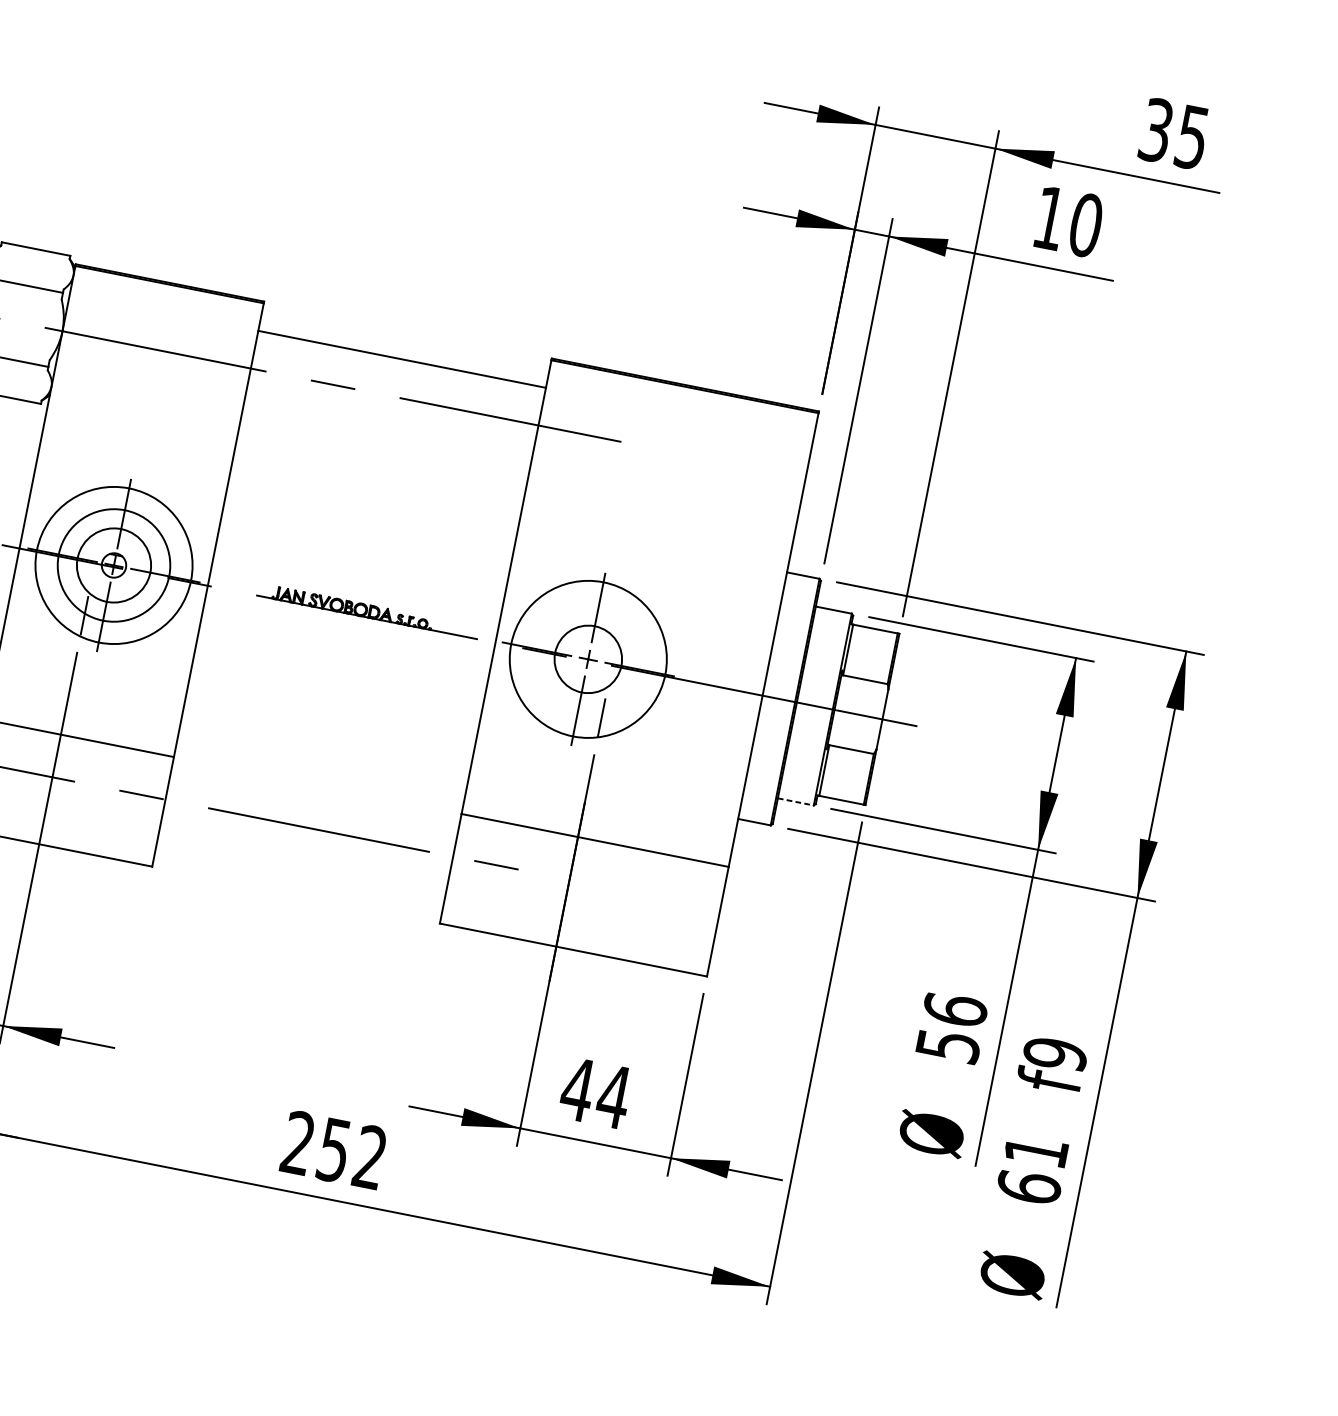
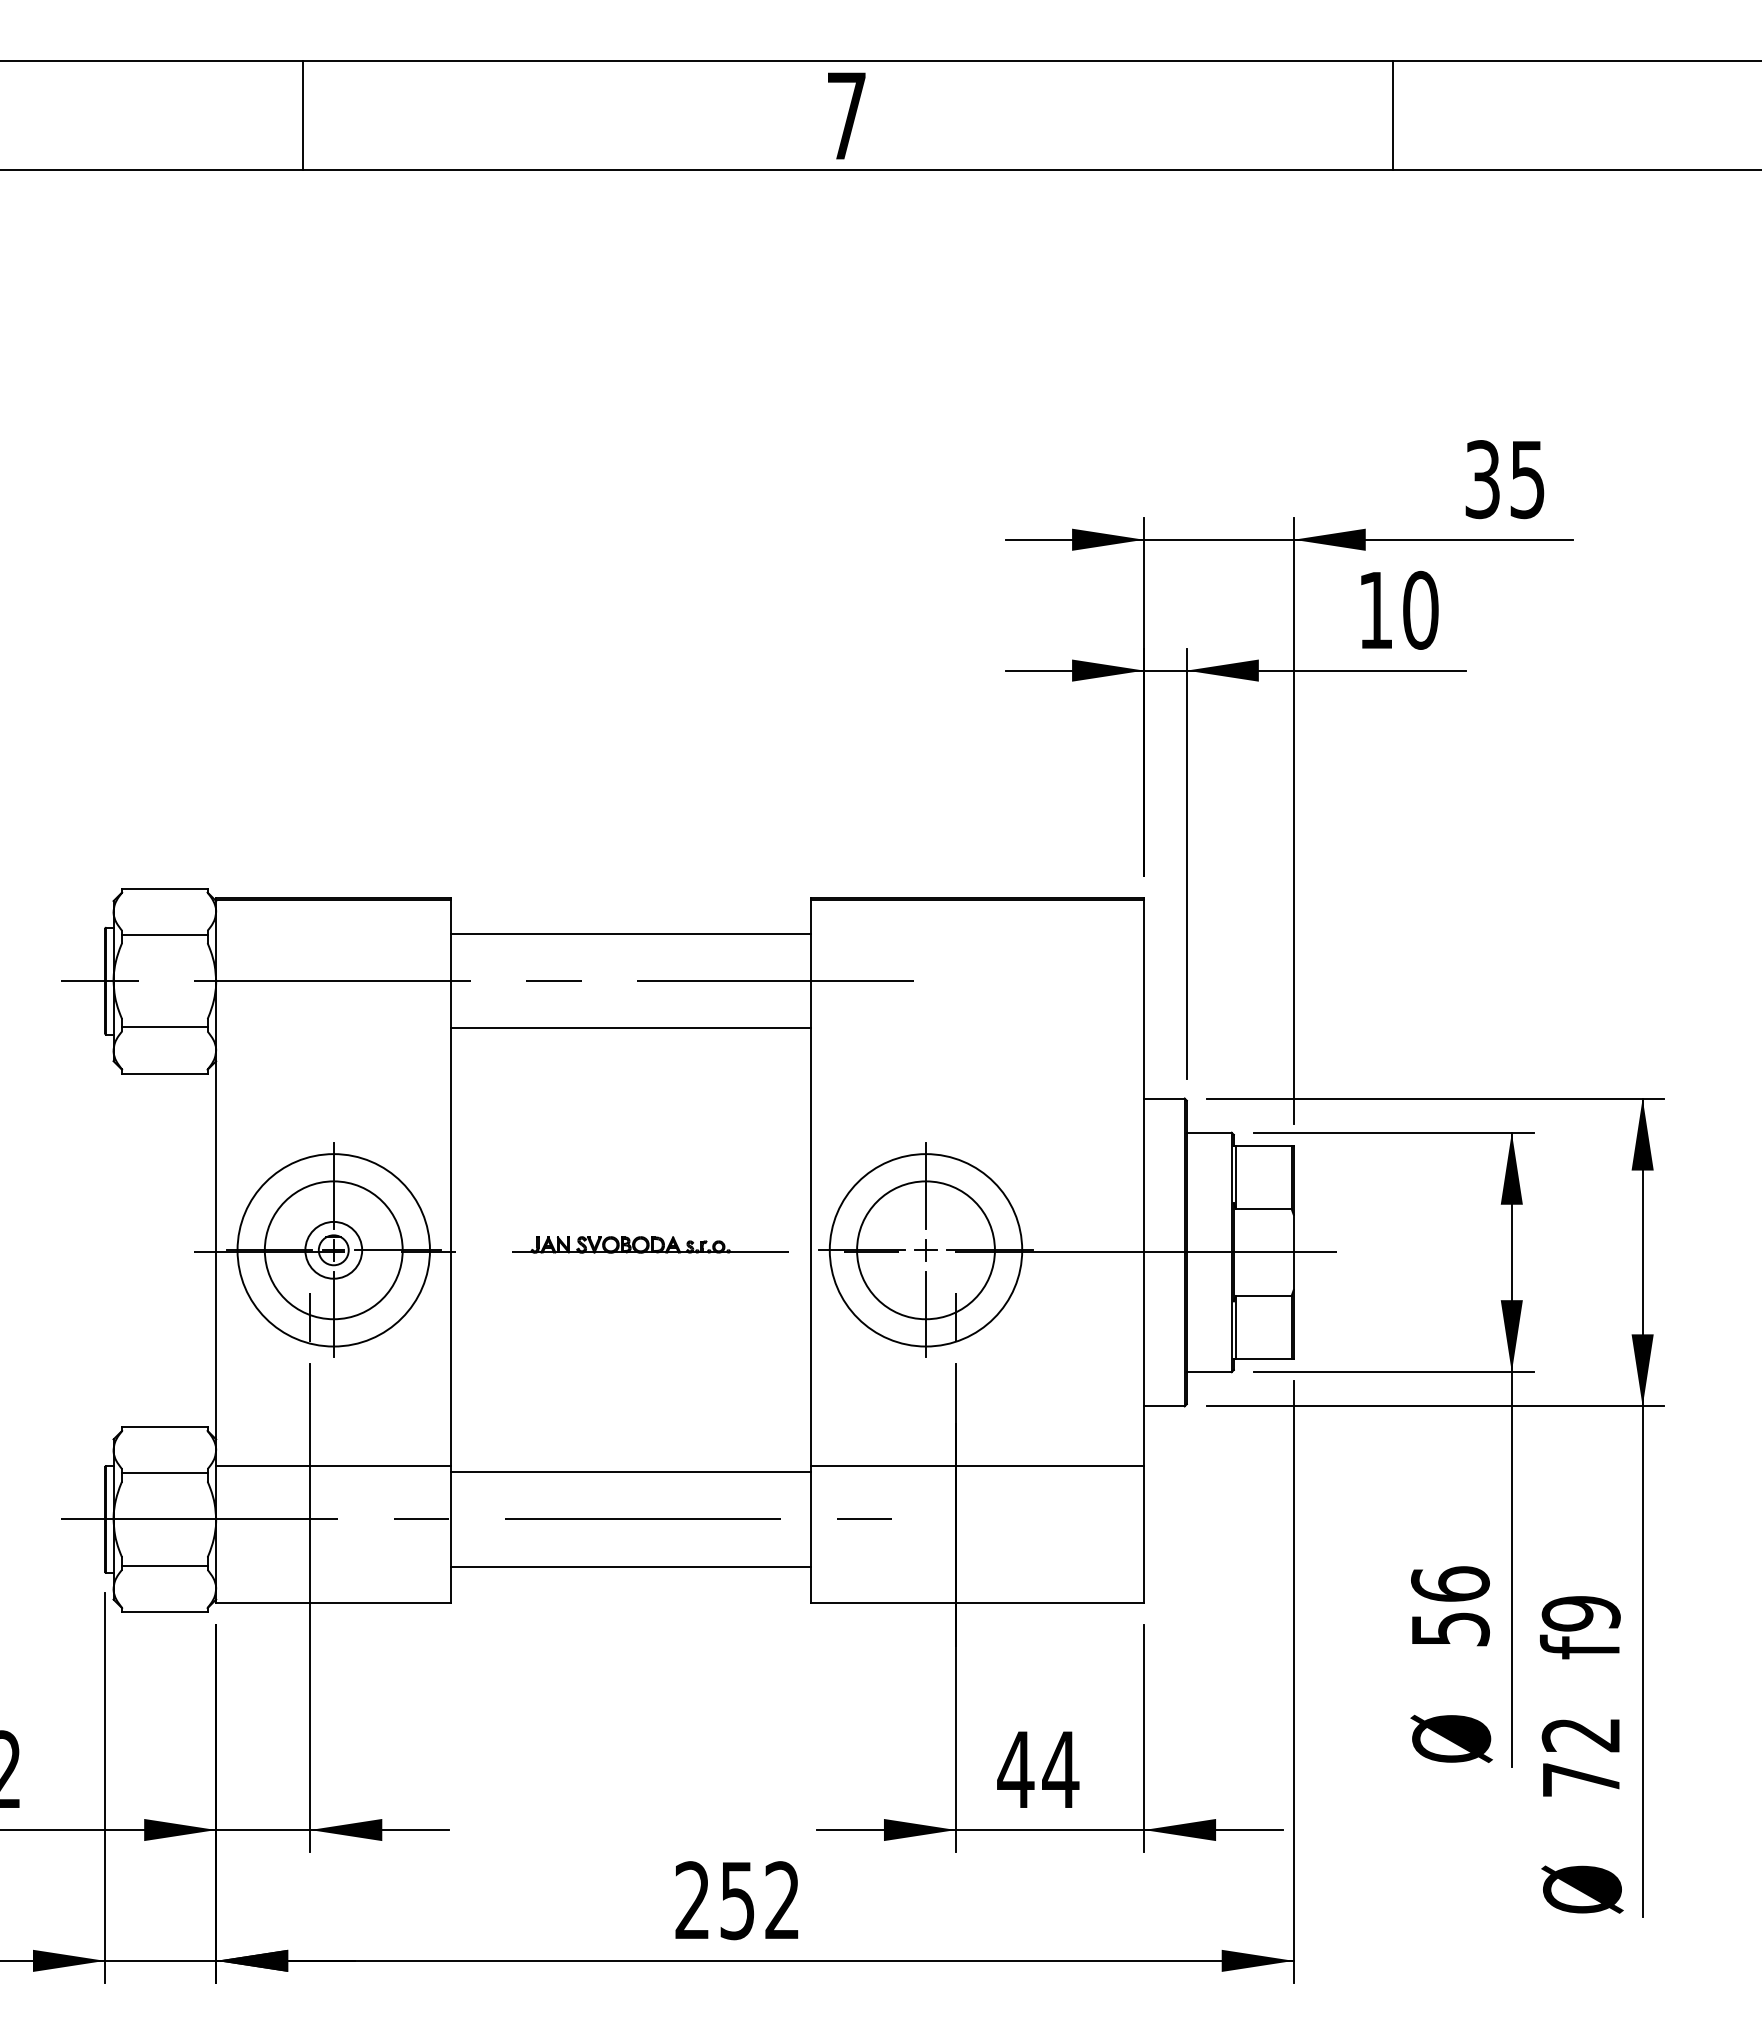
line: (386, 434) -> (630, 1028), added
circle: (113, 564) -> (333, 1249), size x0.62
circle: (587, 659) -> (925, 1250), size x1.67
line: (316, 790) -> (630, 1472), added
line: (795, 802) -> (1209, 1372), dashed -> solid
line: (301, 865) -> (630, 1566), added
text: (1031, 1170) -> (1580, 1758), 61 -> 72

